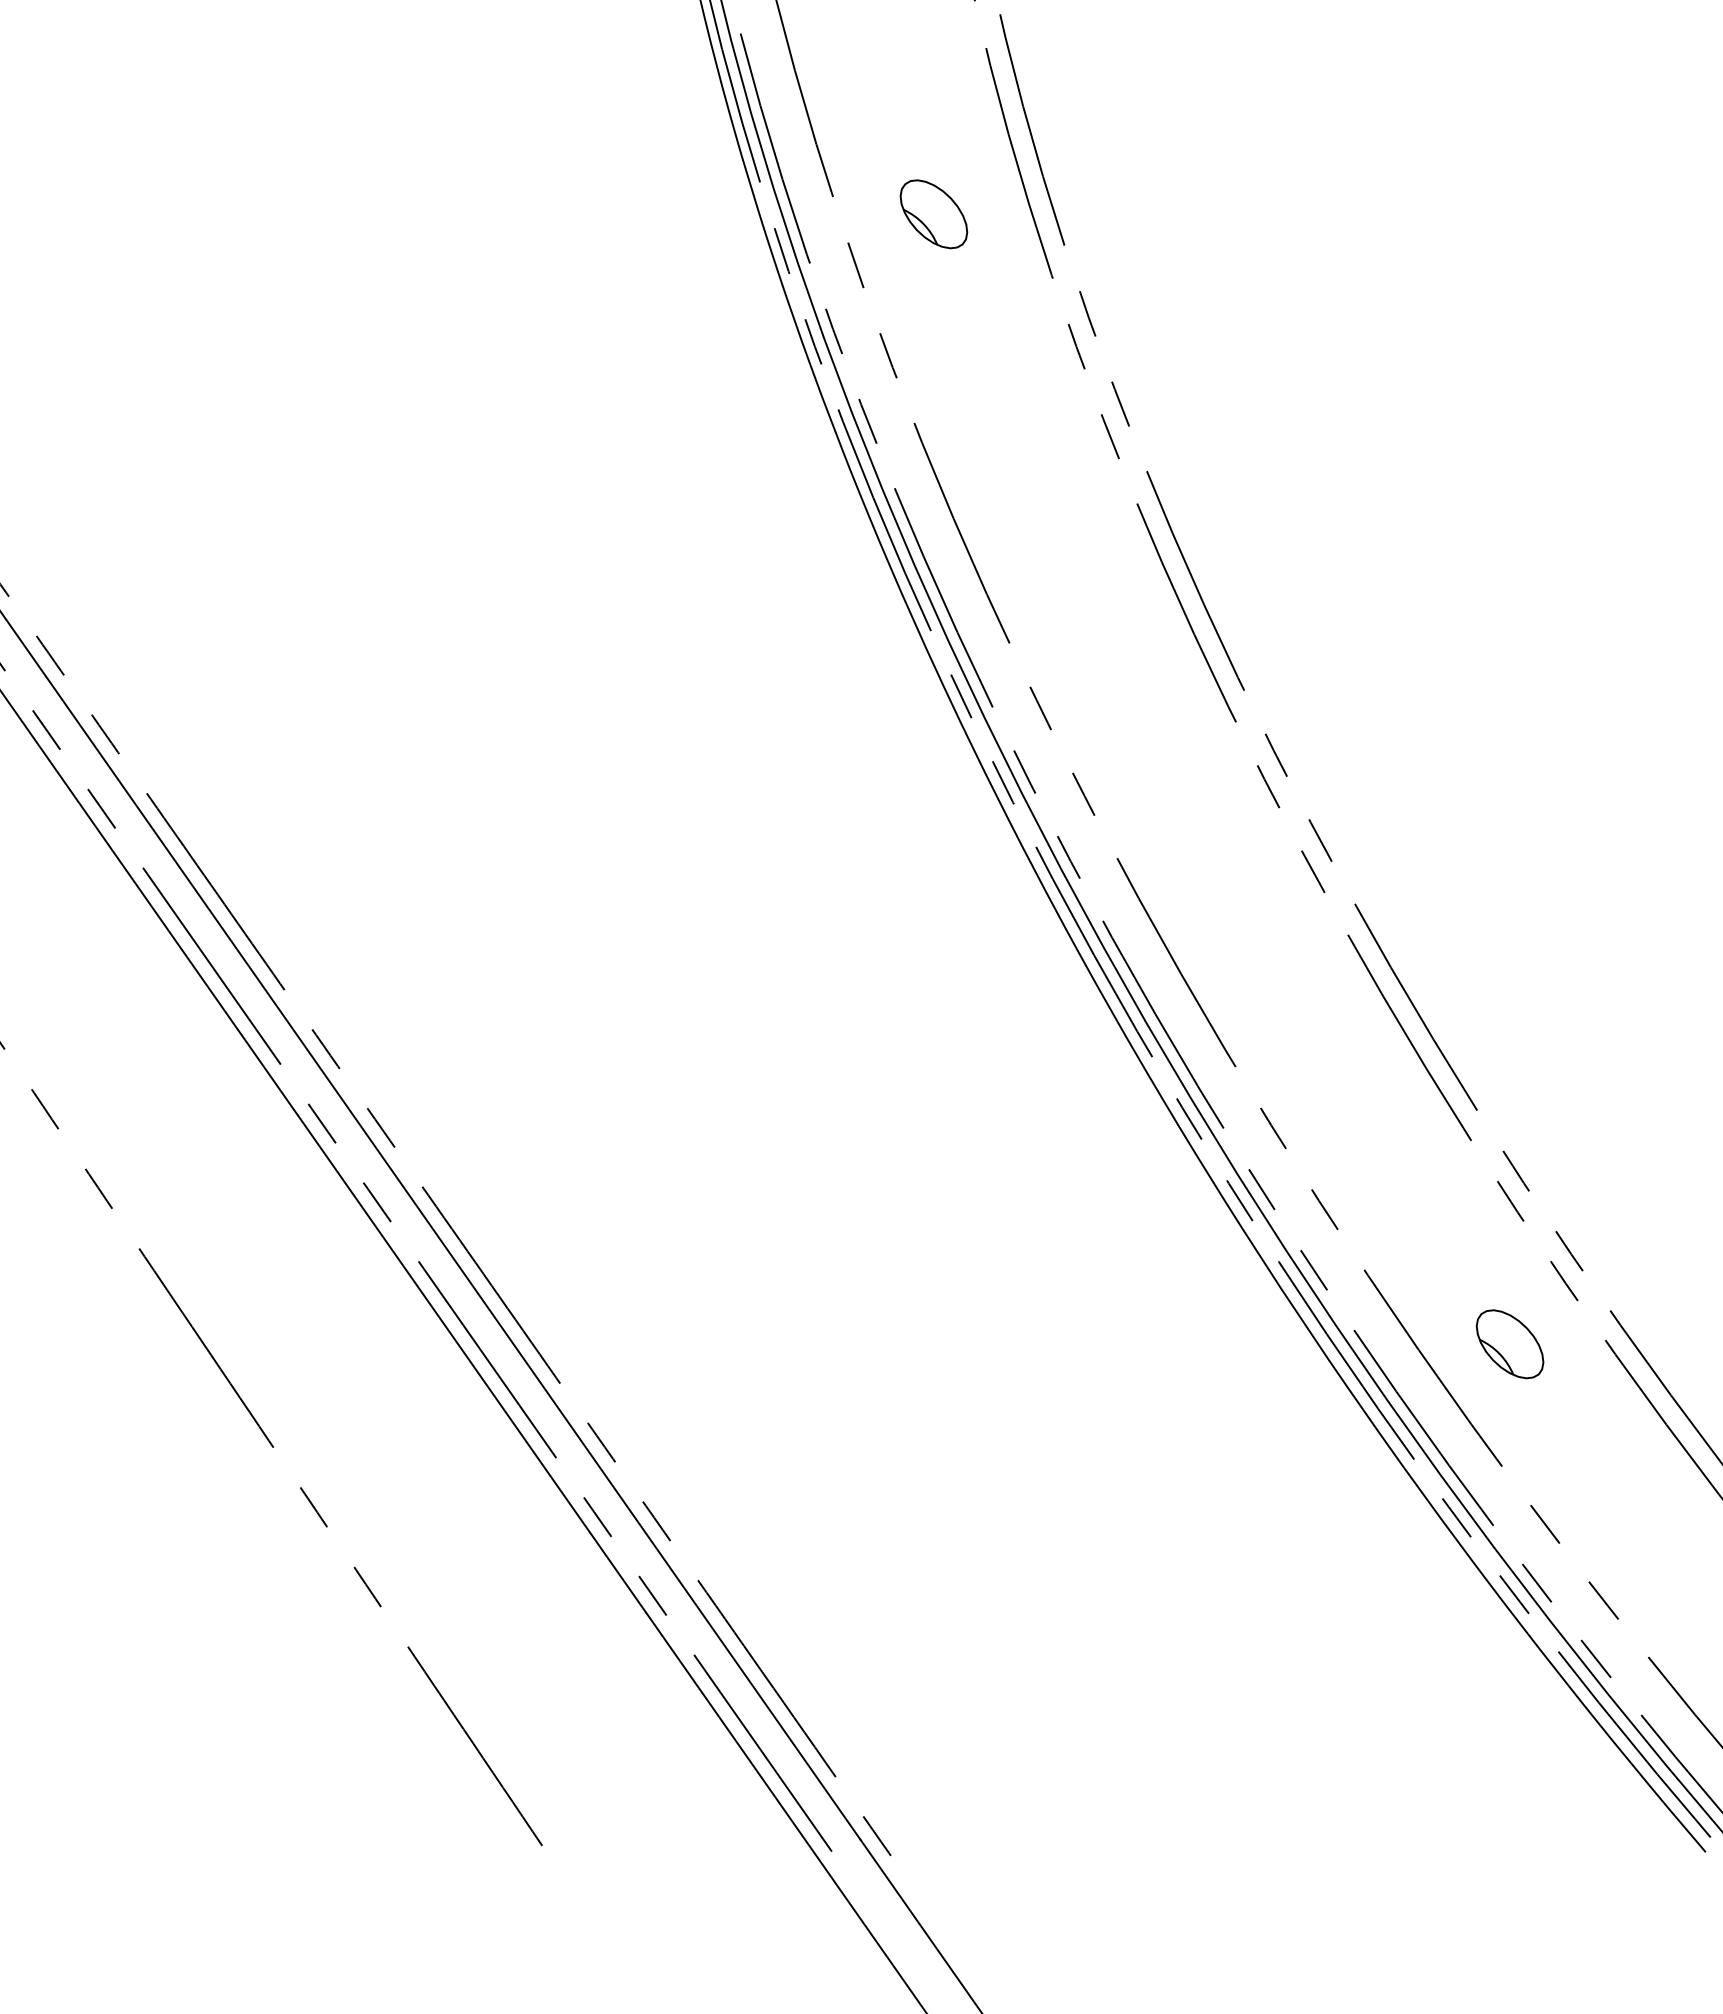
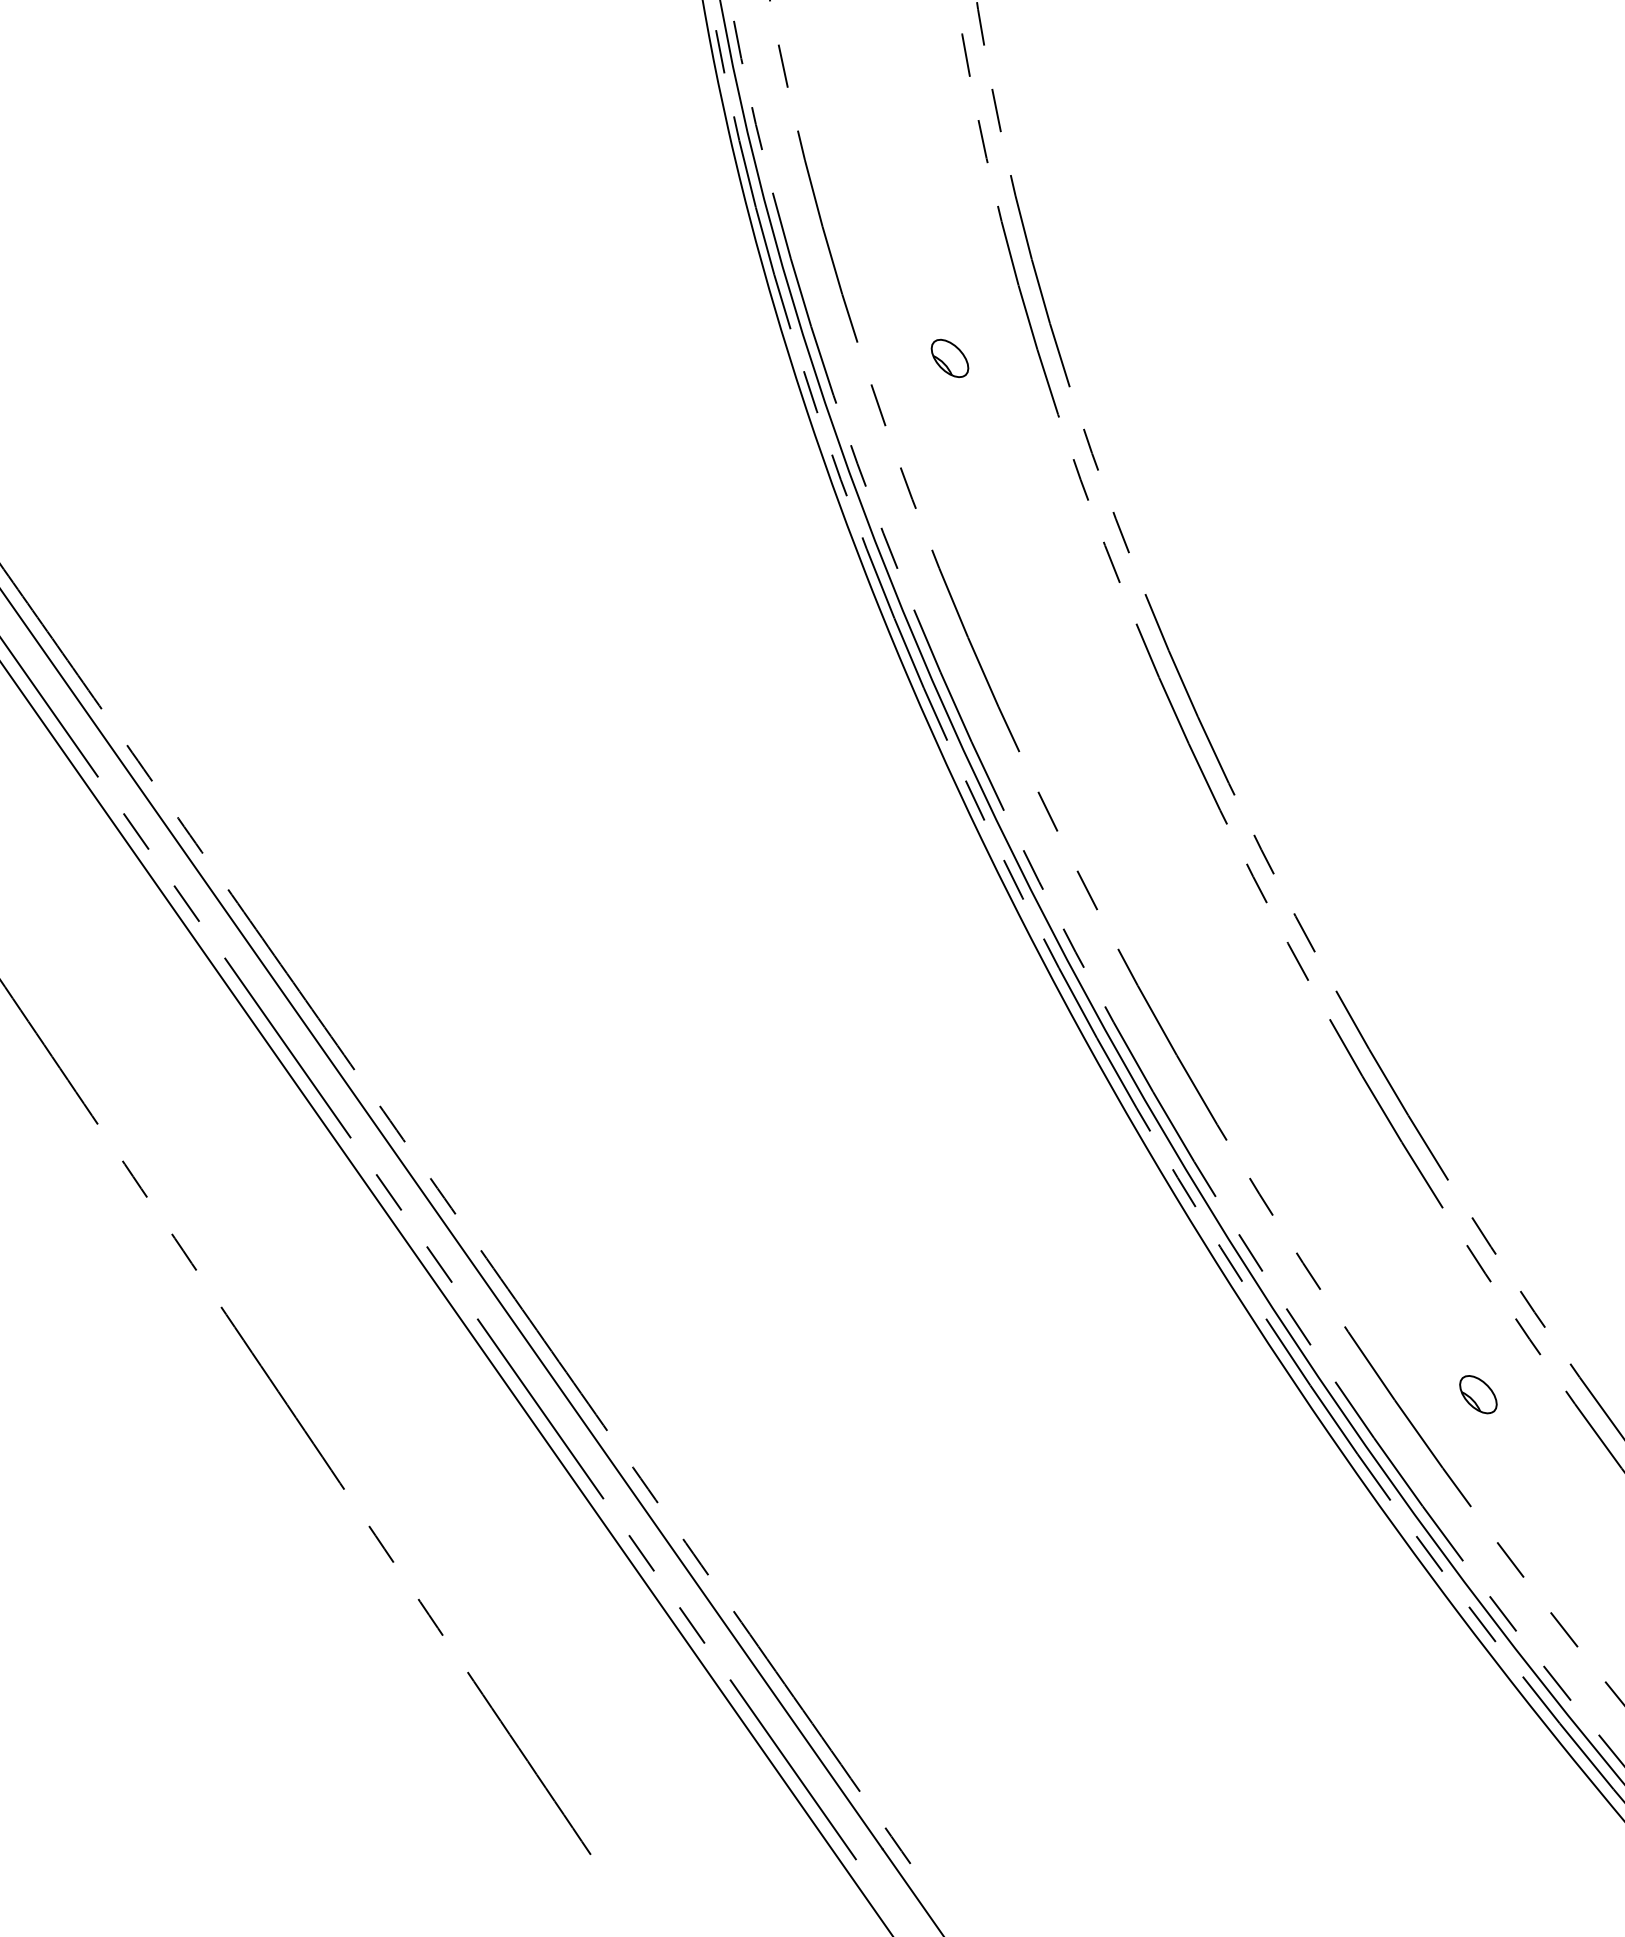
part: (933, 214) -> (949, 358), size x0.6
part: (1510, 1343) -> (1478, 1394), size x0.6

